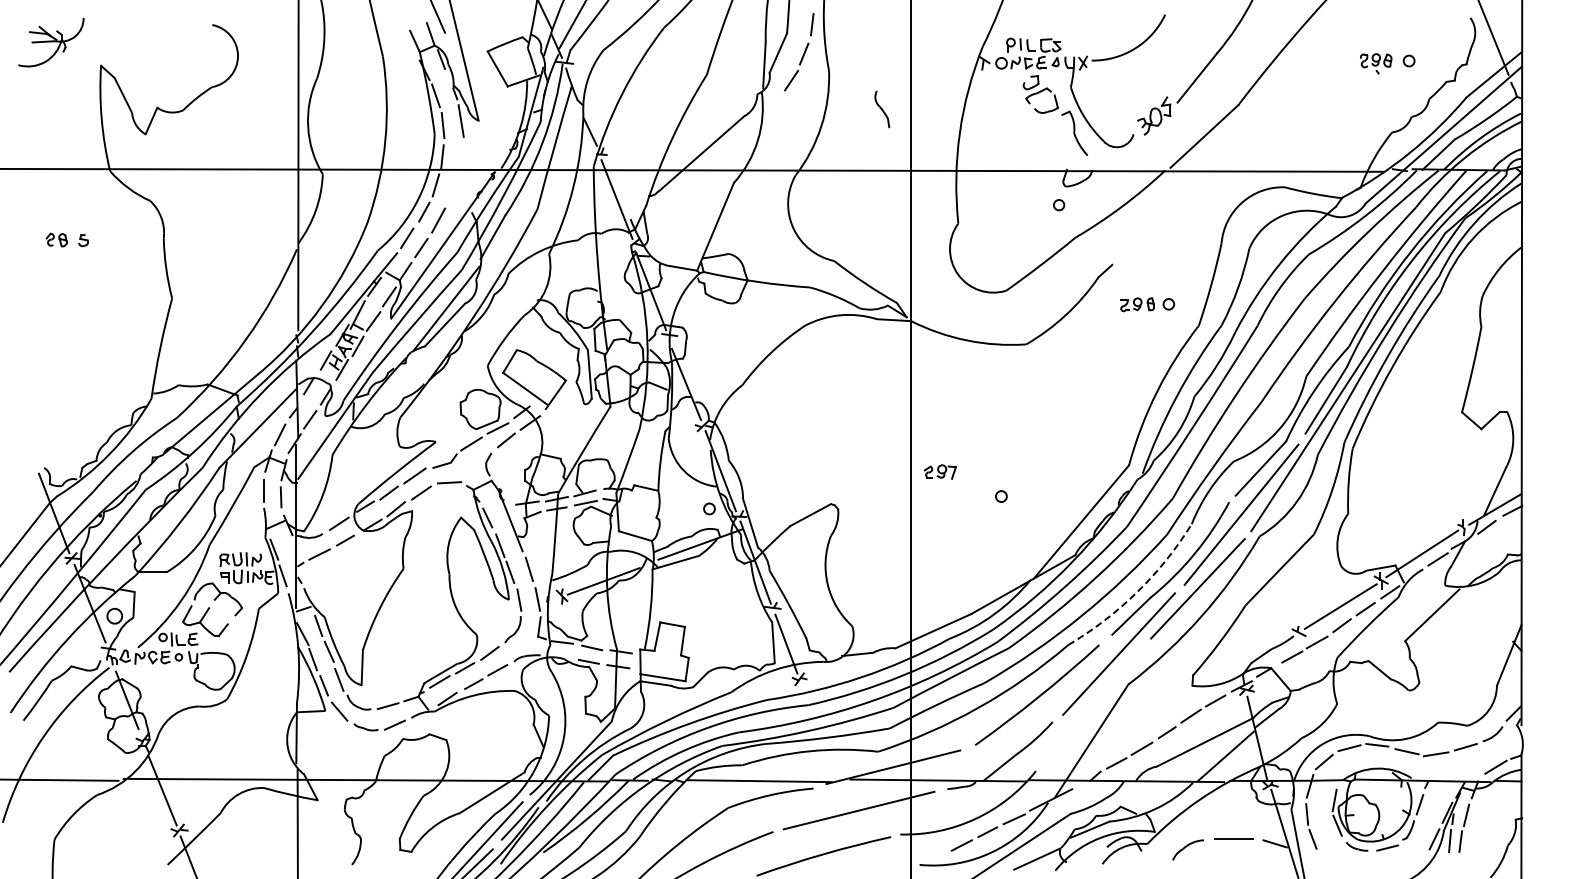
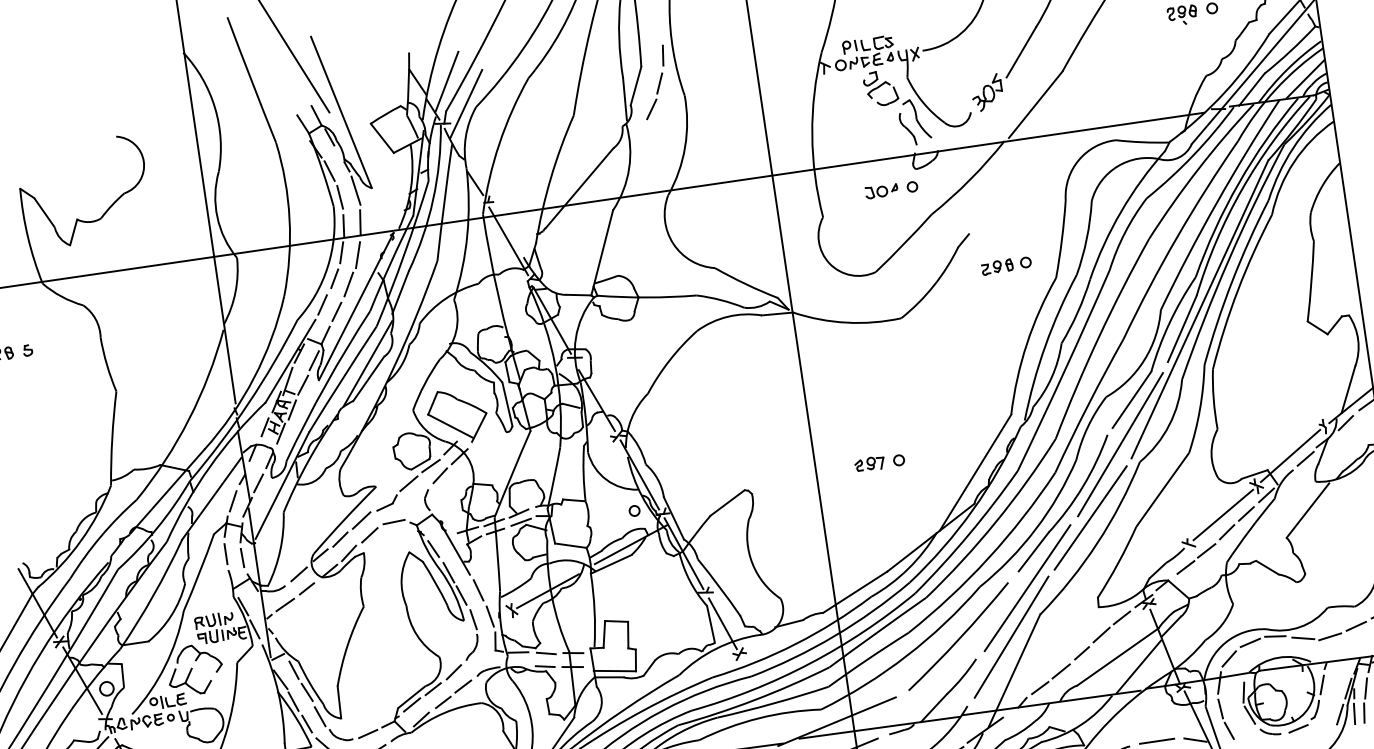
line: (592, 45) -> (465, 104), added
part: (882, 109) -> (908, 129), moved
line: (1497, 151) -> (1304, 78), added
line: (460, 155) -> (360, 222), added
line: (452, 190) -> (357, 255), added
part: (1025, 204) -> (881, 190), added
part: (939, 471) -> (868, 463), moved
arc: (1137, 592) -> (1036, 529), dashed -> solid
line: (1094, 704) -> (1011, 637), added

